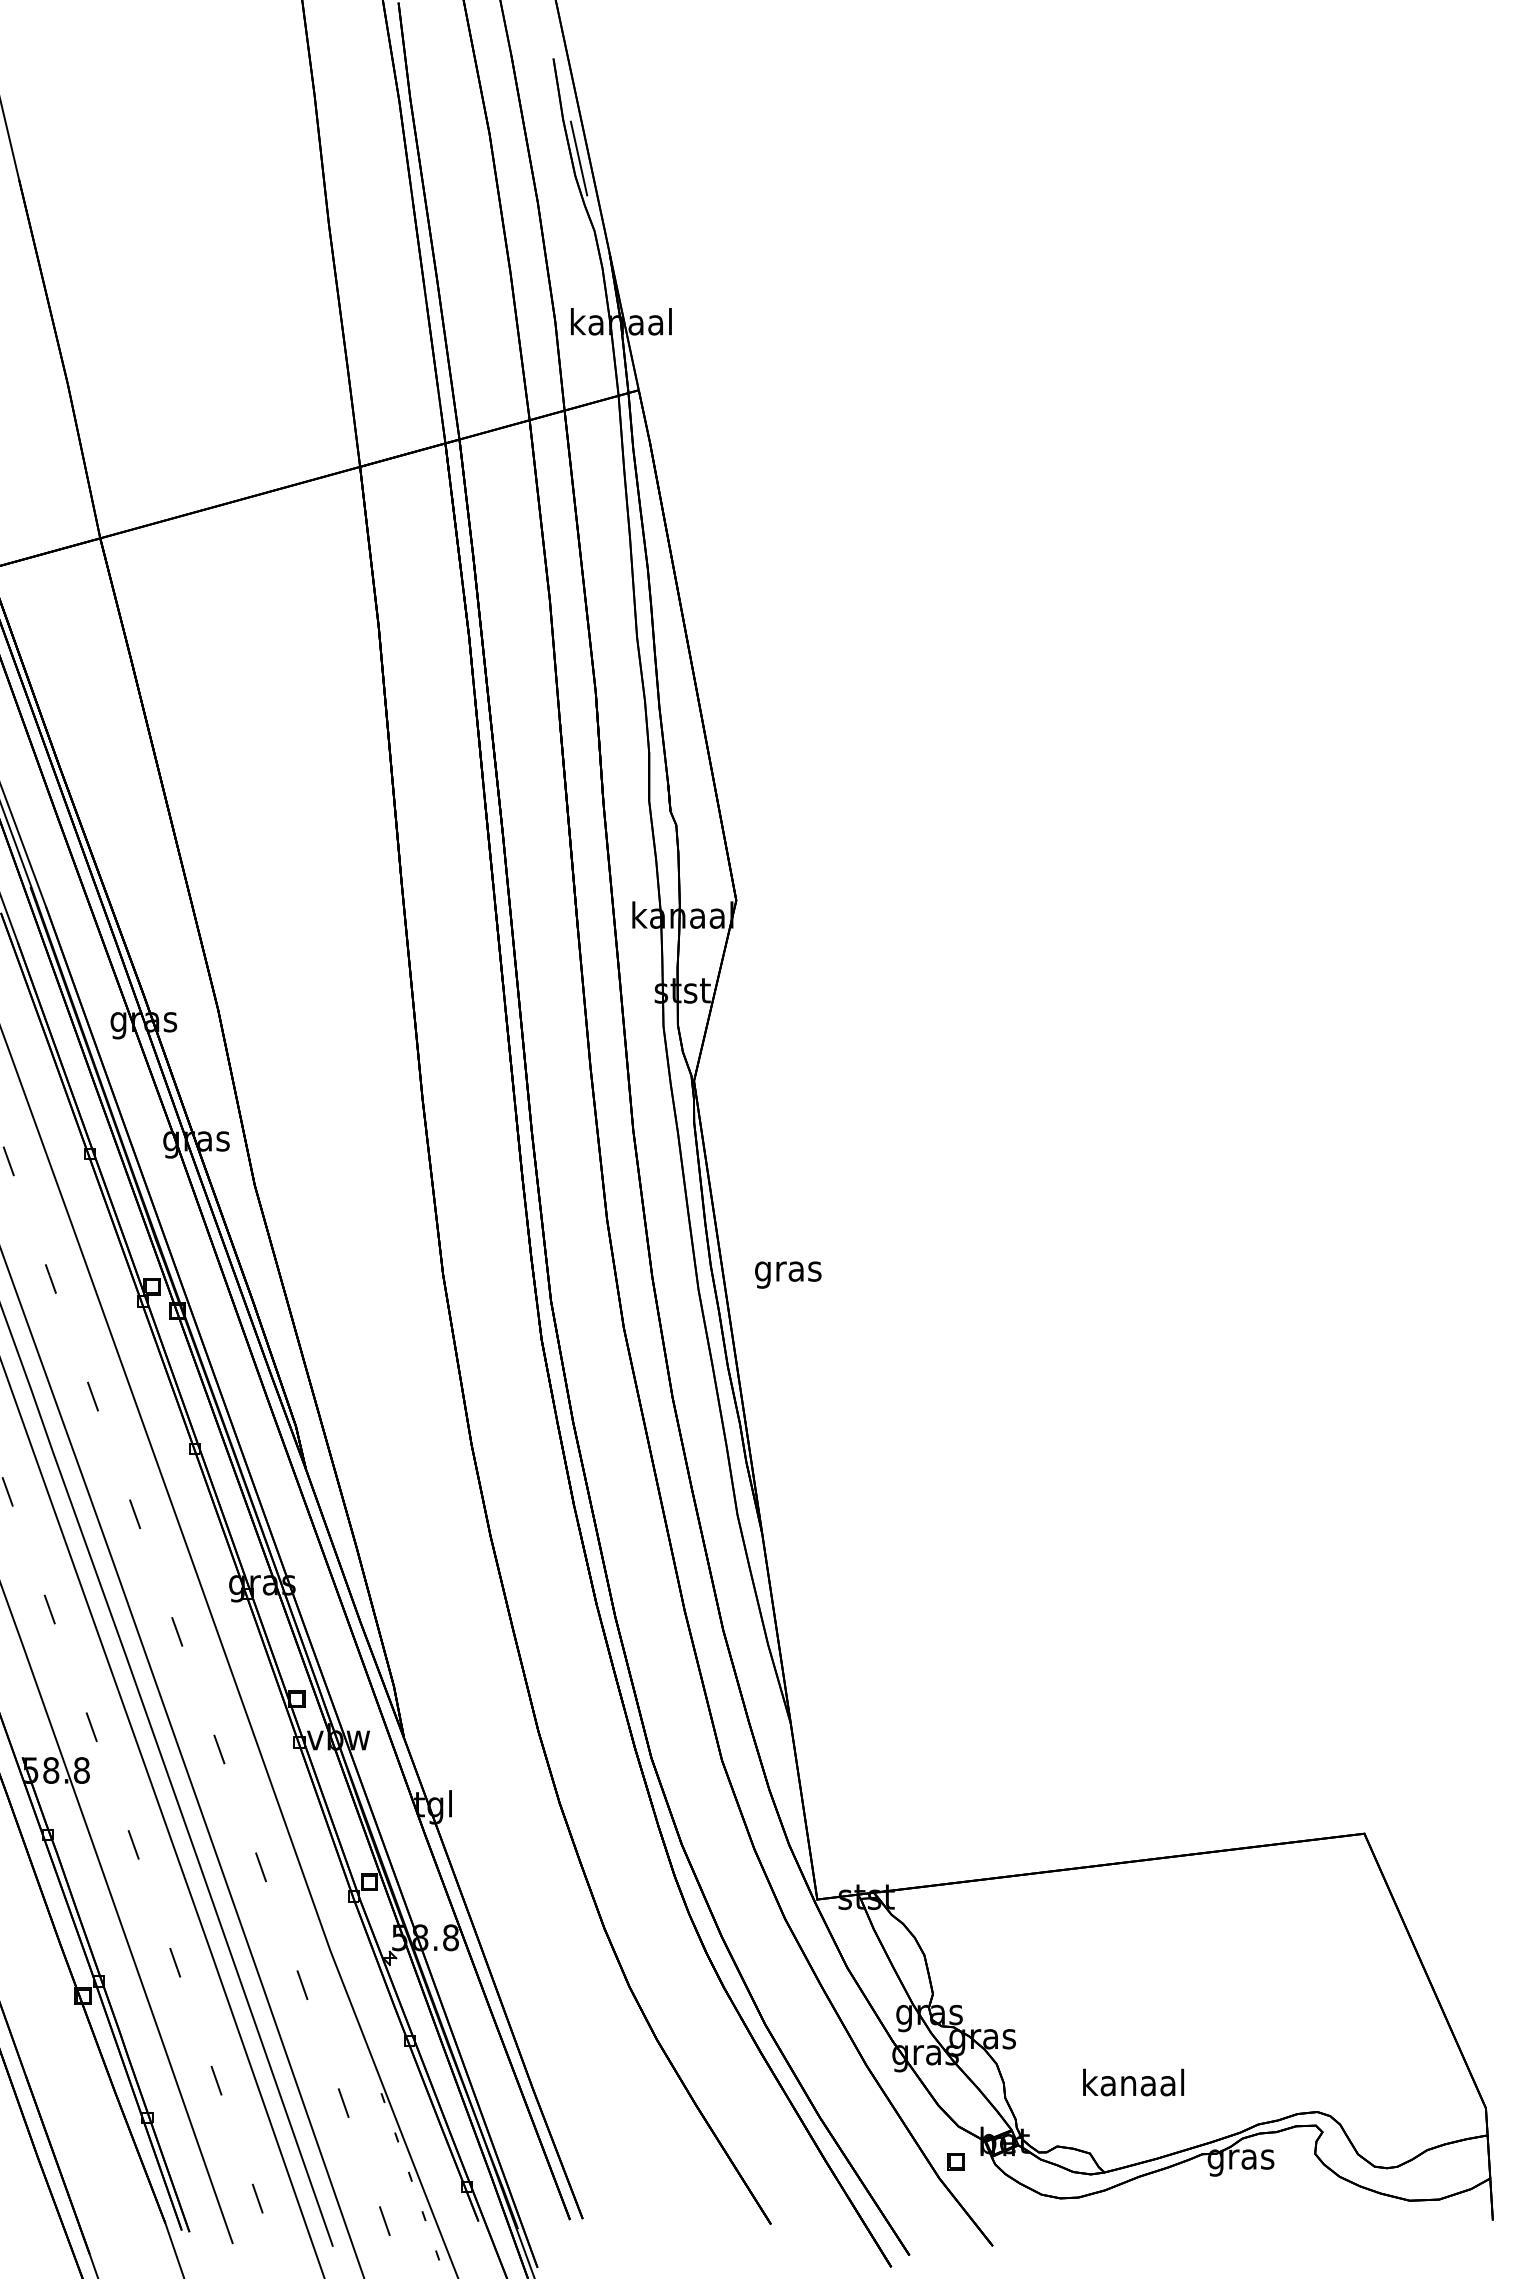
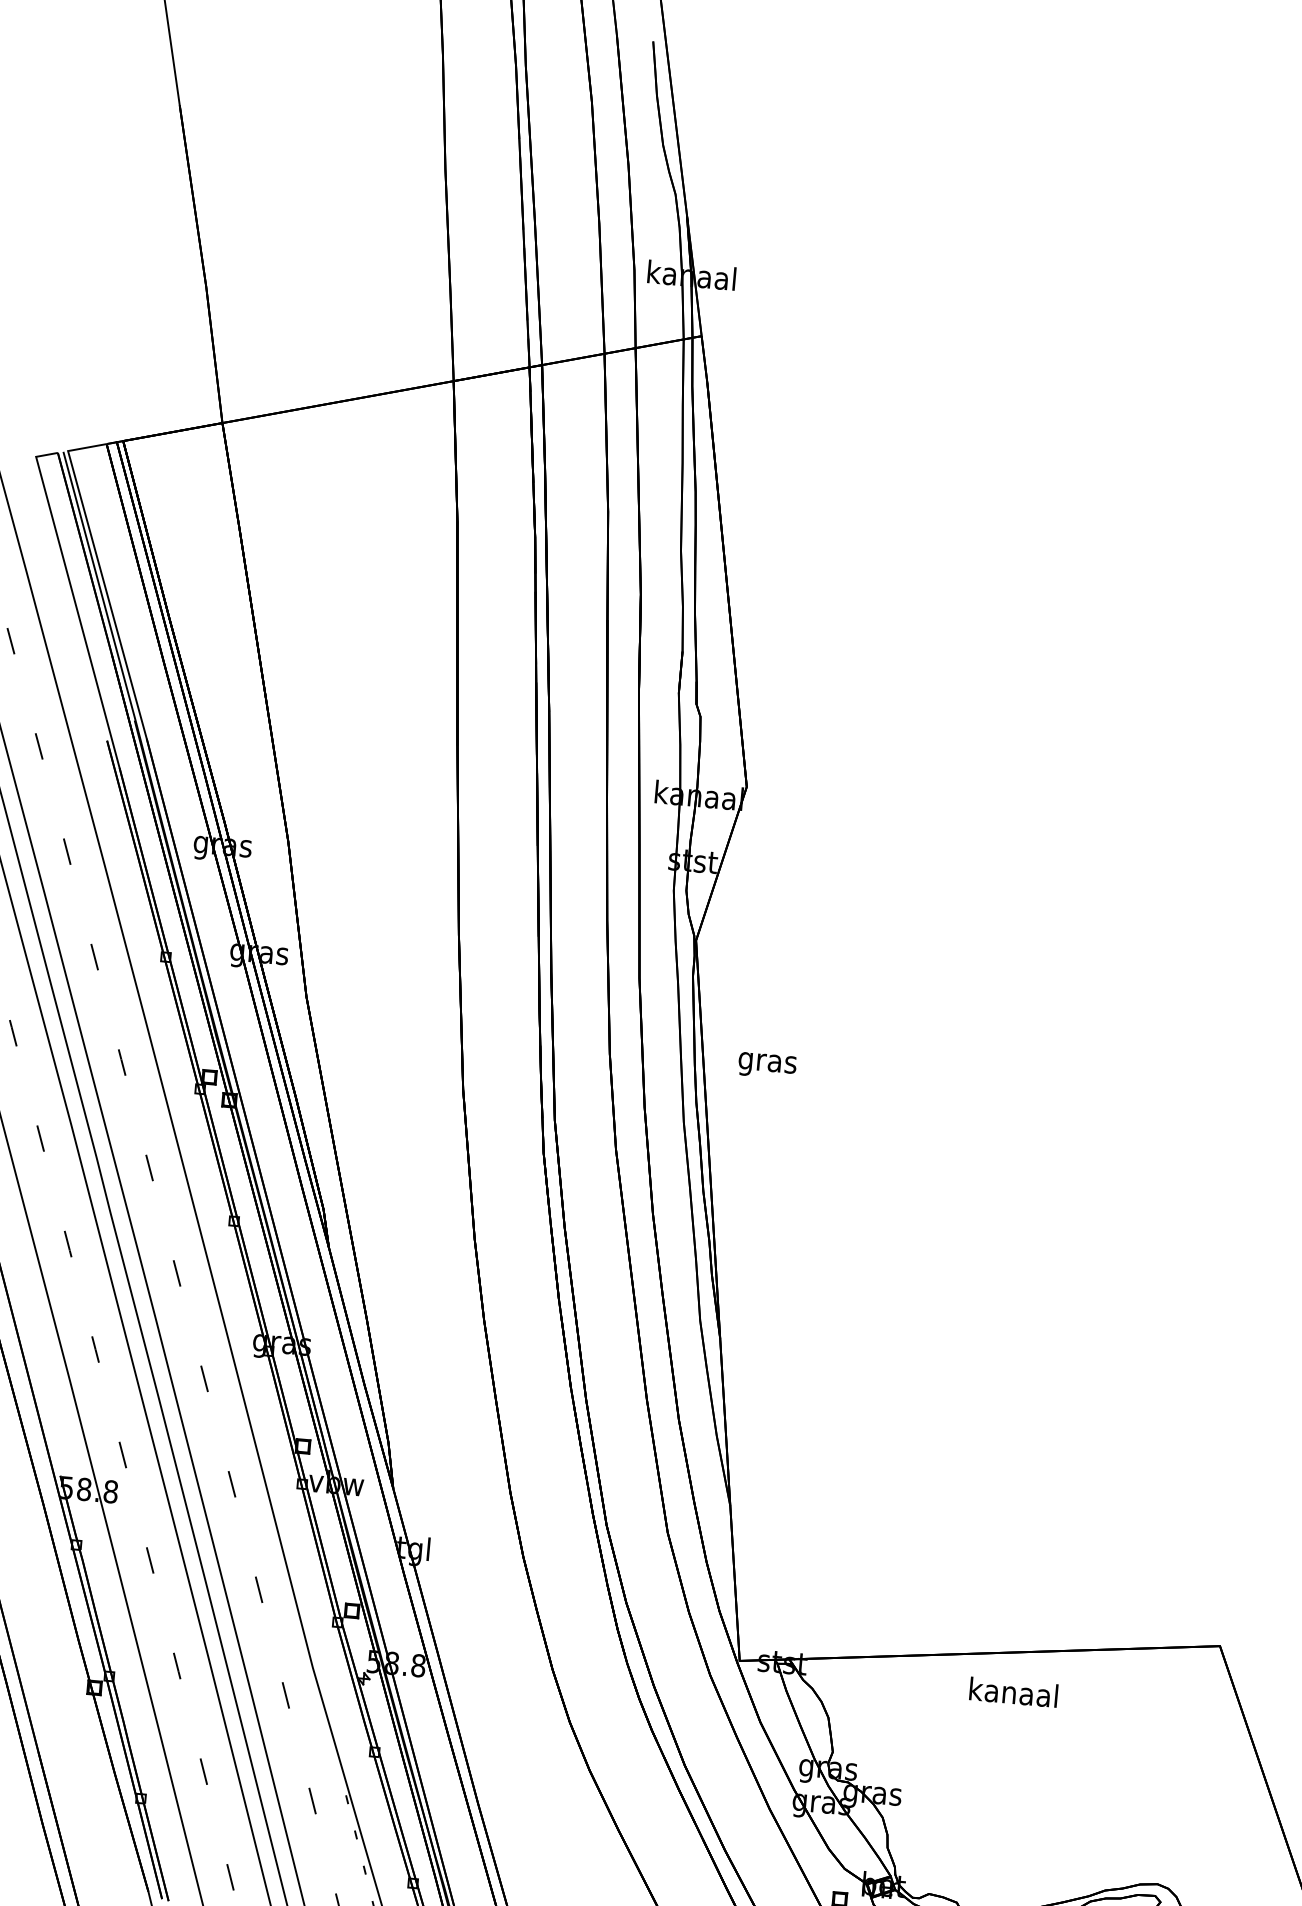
line: (578, 158) -> (667, 130), removed
text: (788, 1274) -> (767, 1065), moved
text: (1133, 2082) -> (1013, 1692), moved

